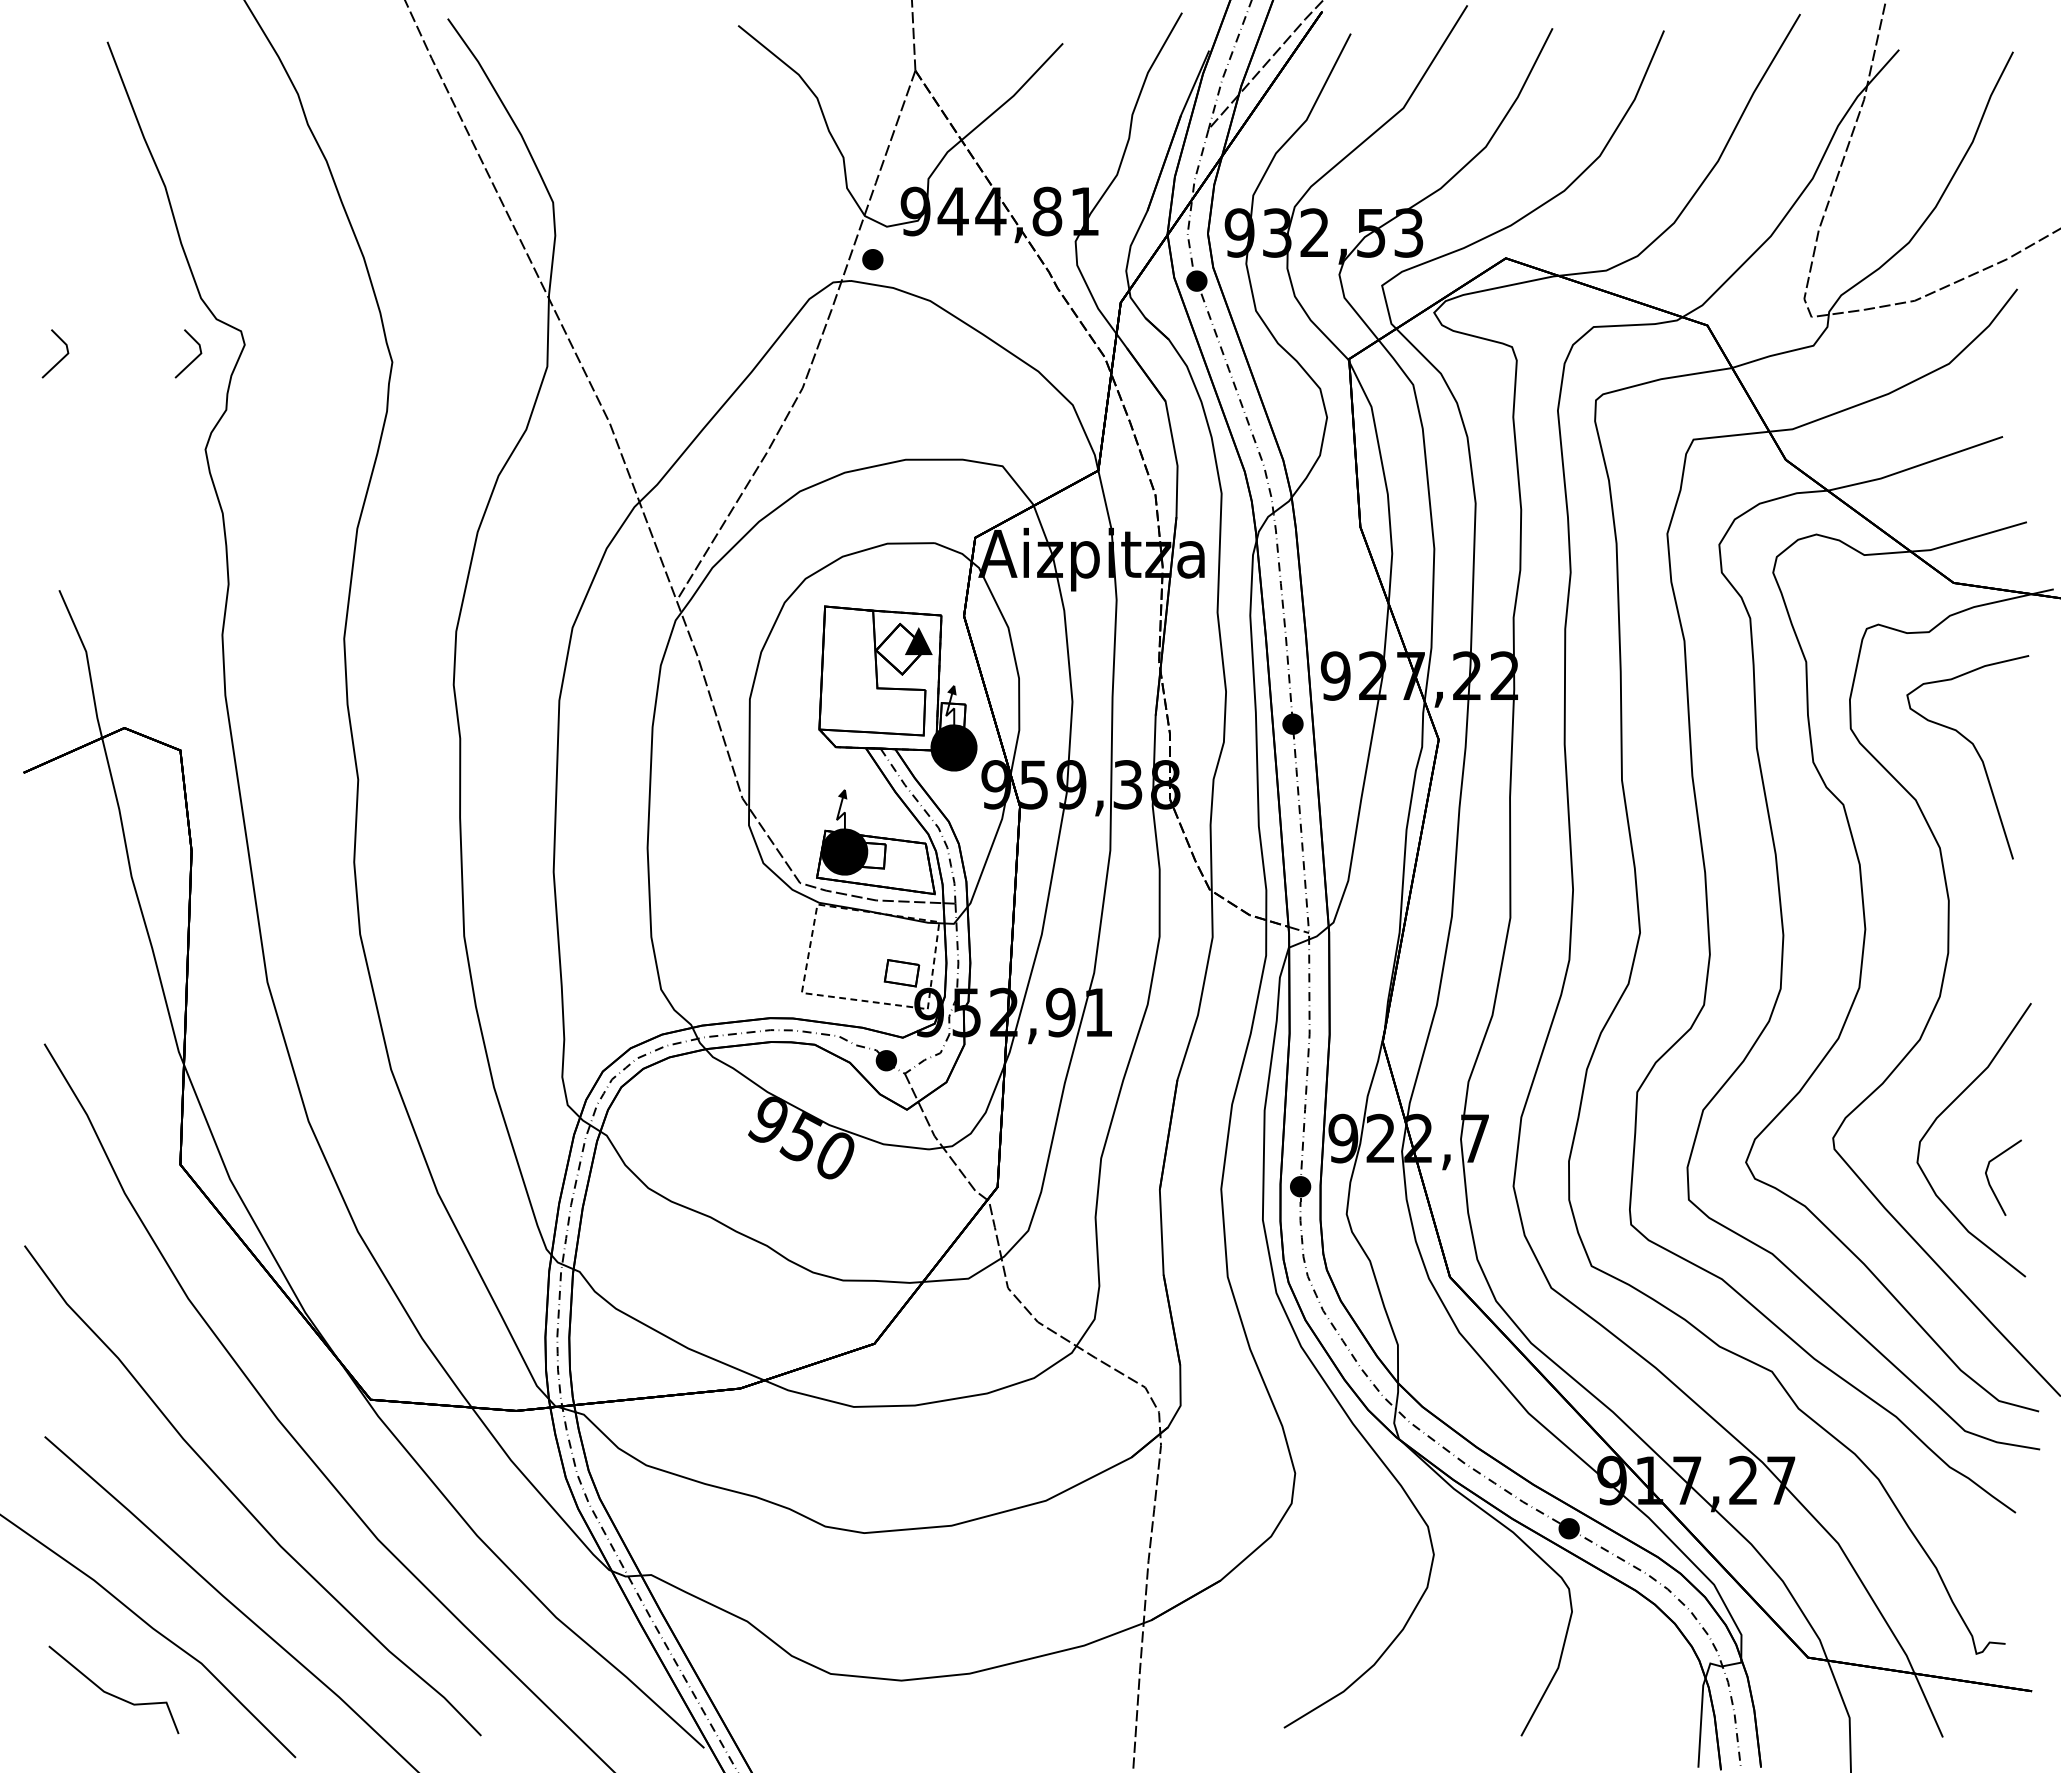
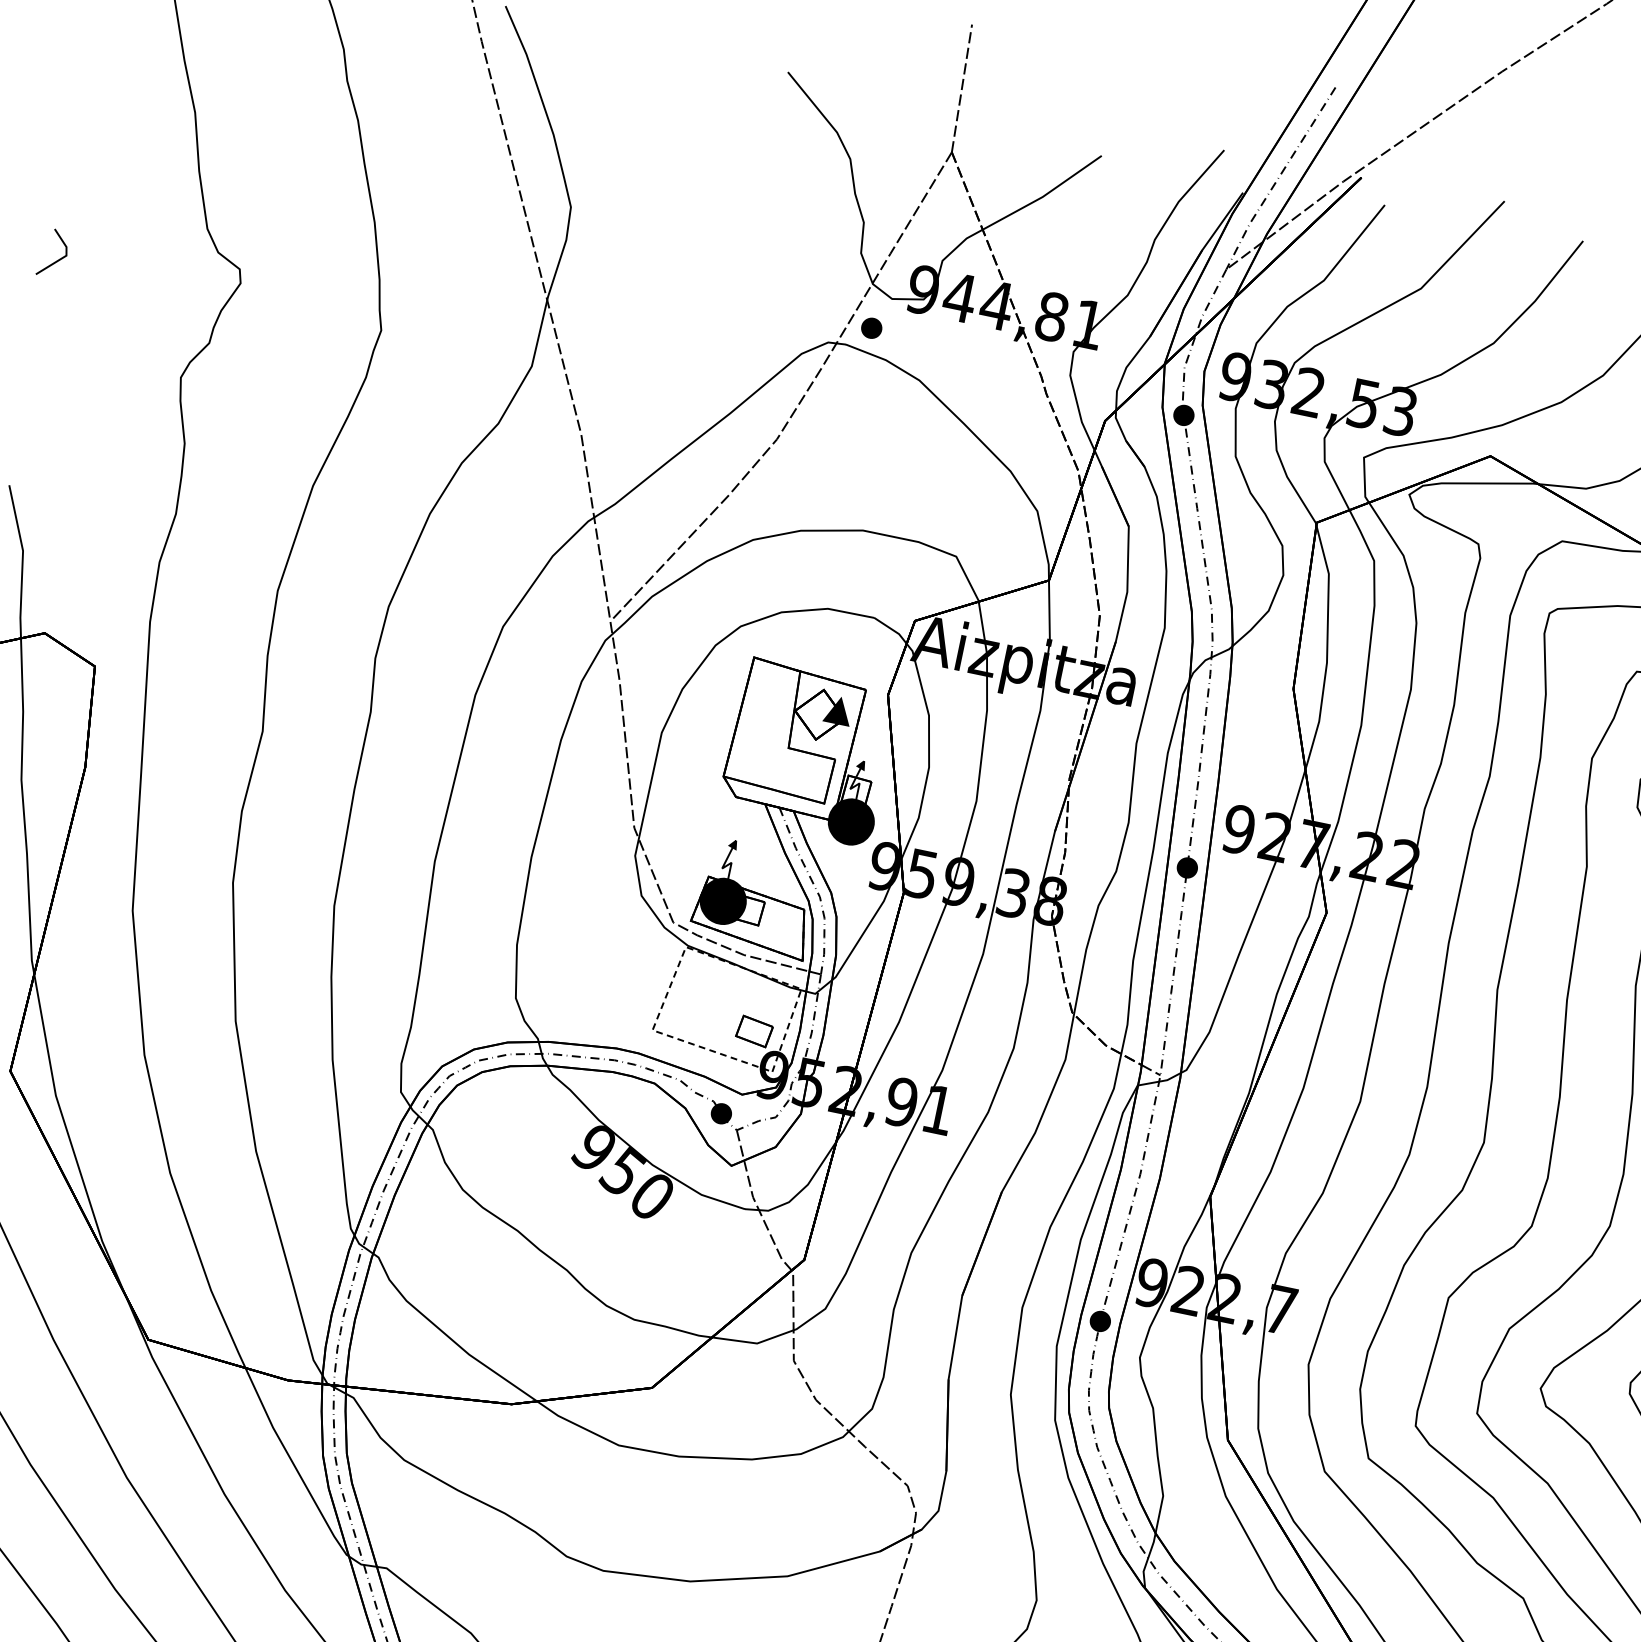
line: (194, 358) -> (188, 286), removed

